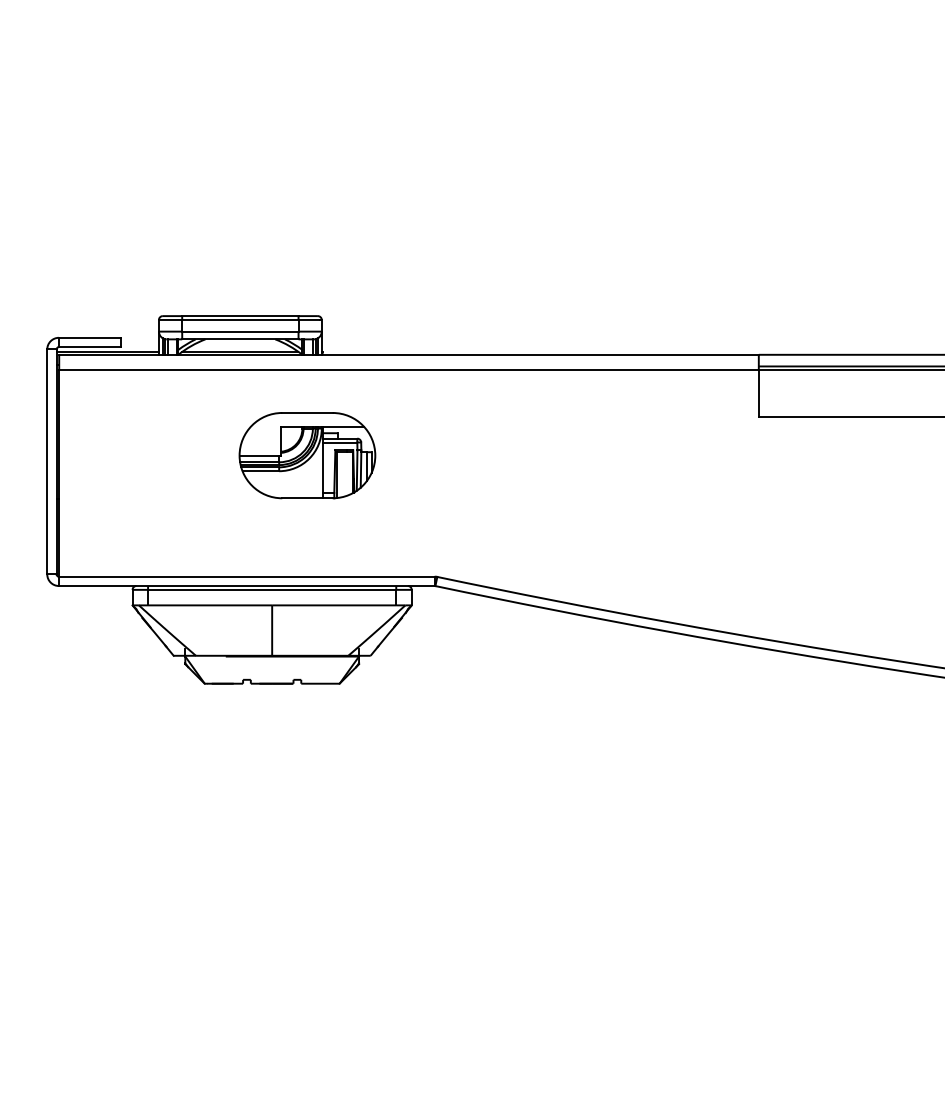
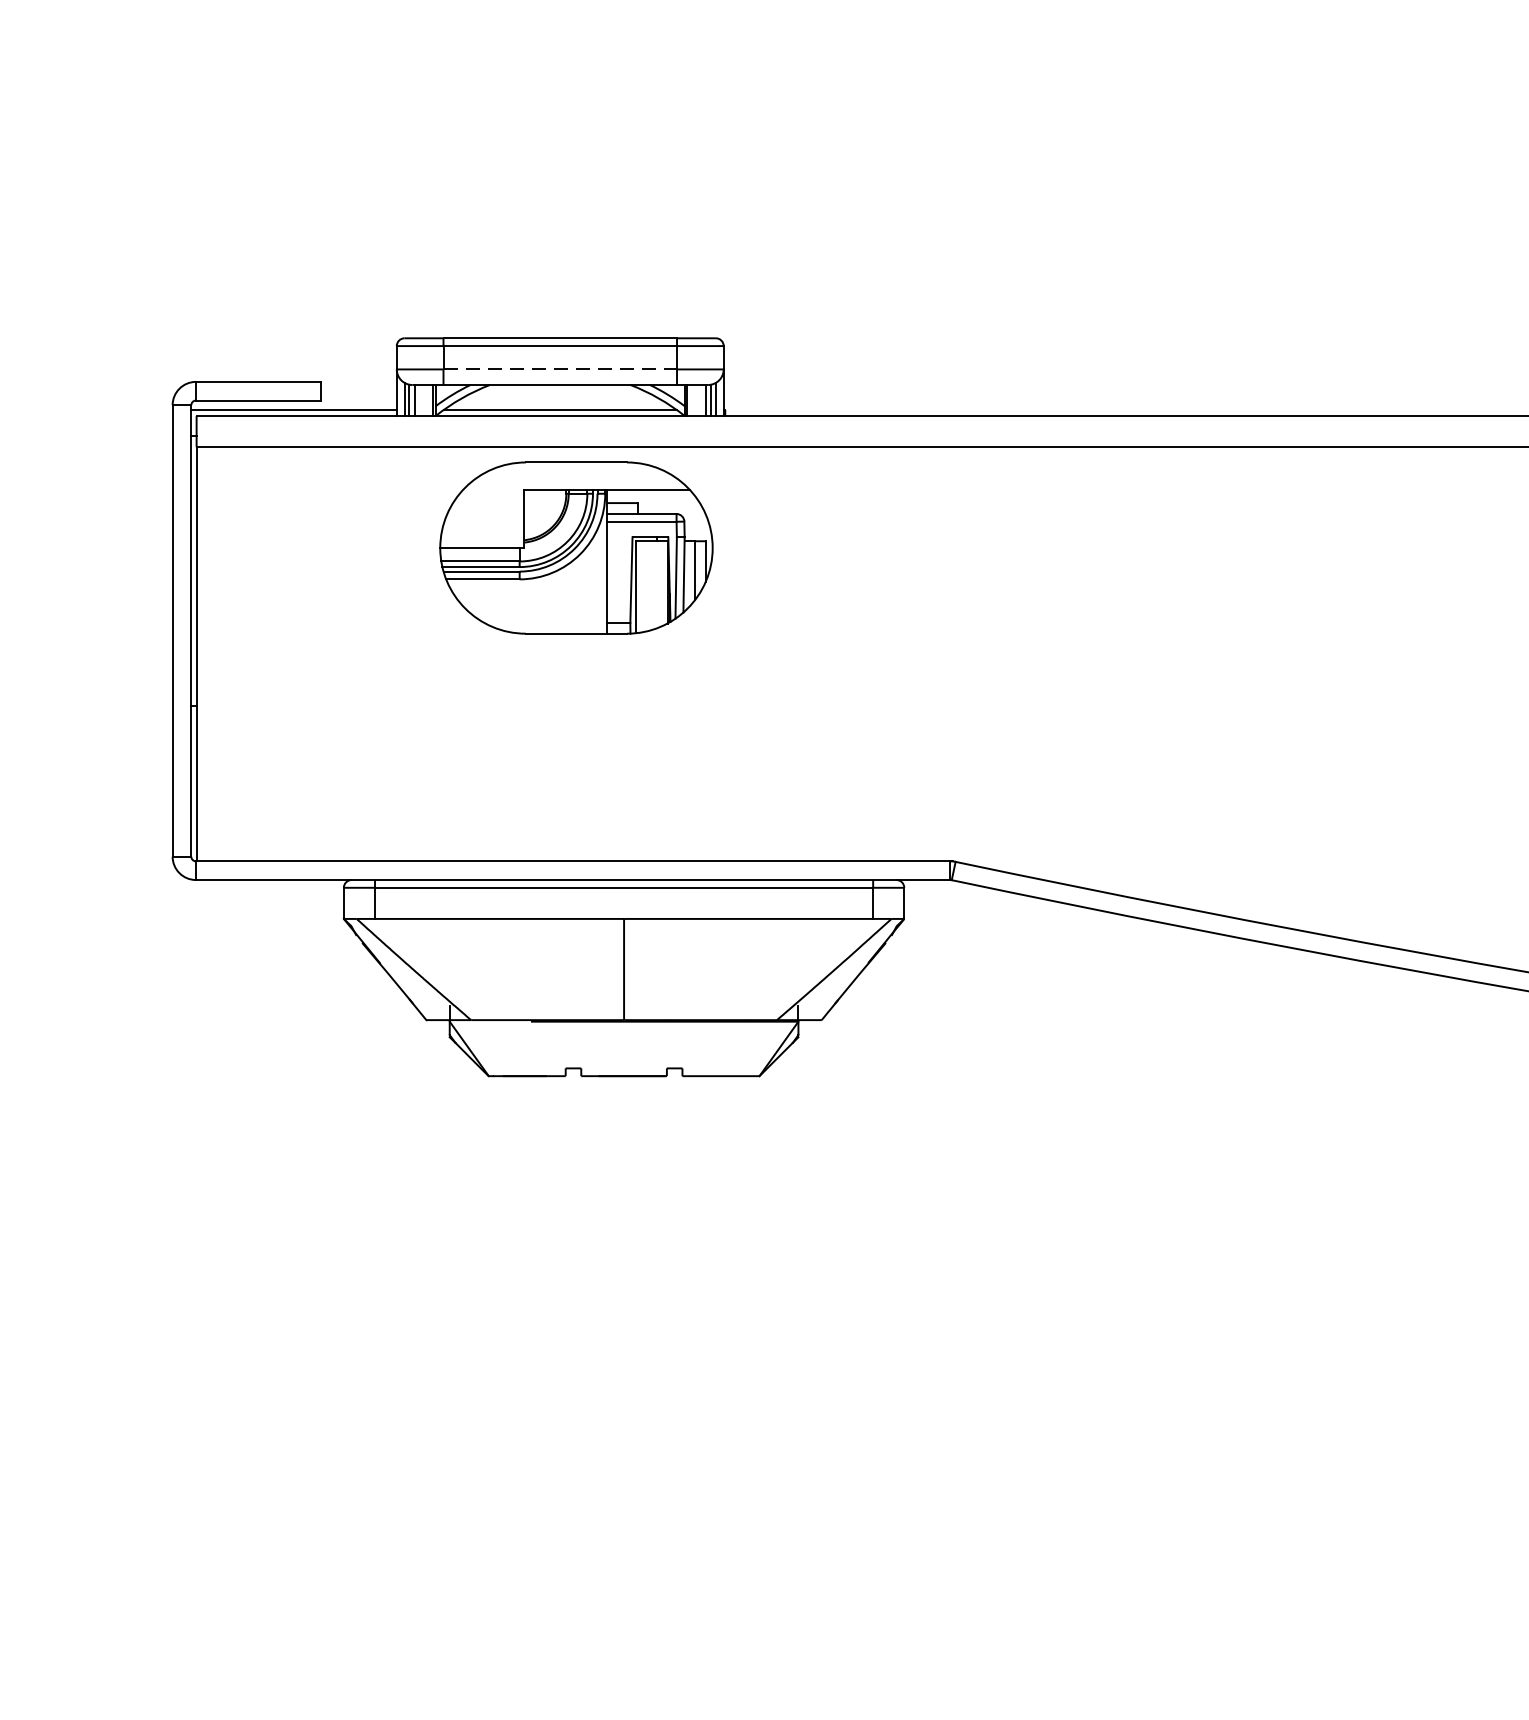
line: (240, 331) -> (560, 369), solid -> dashed
part: (307, 455) -> (576, 547), moved

